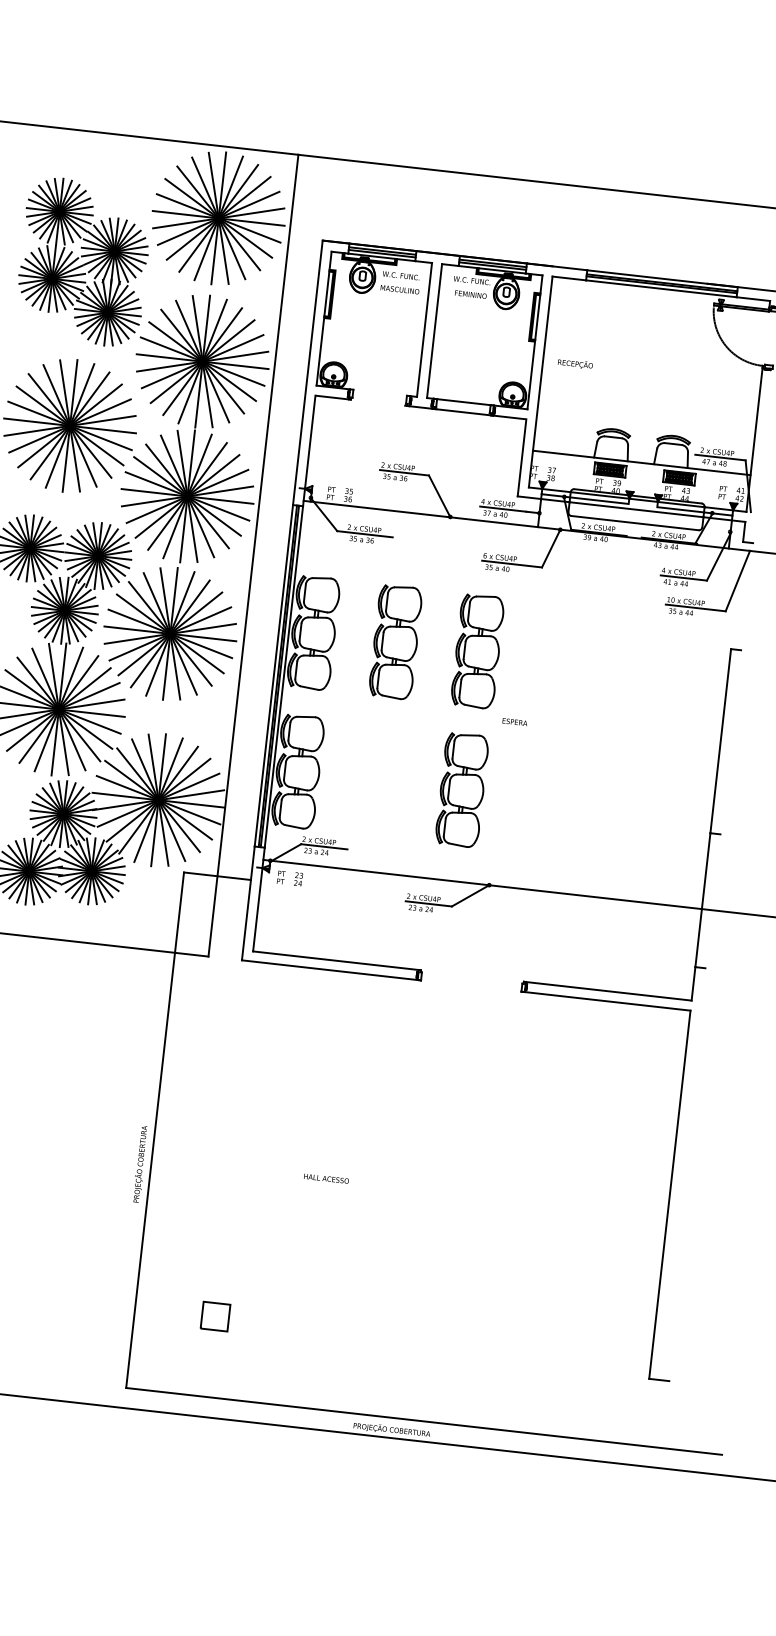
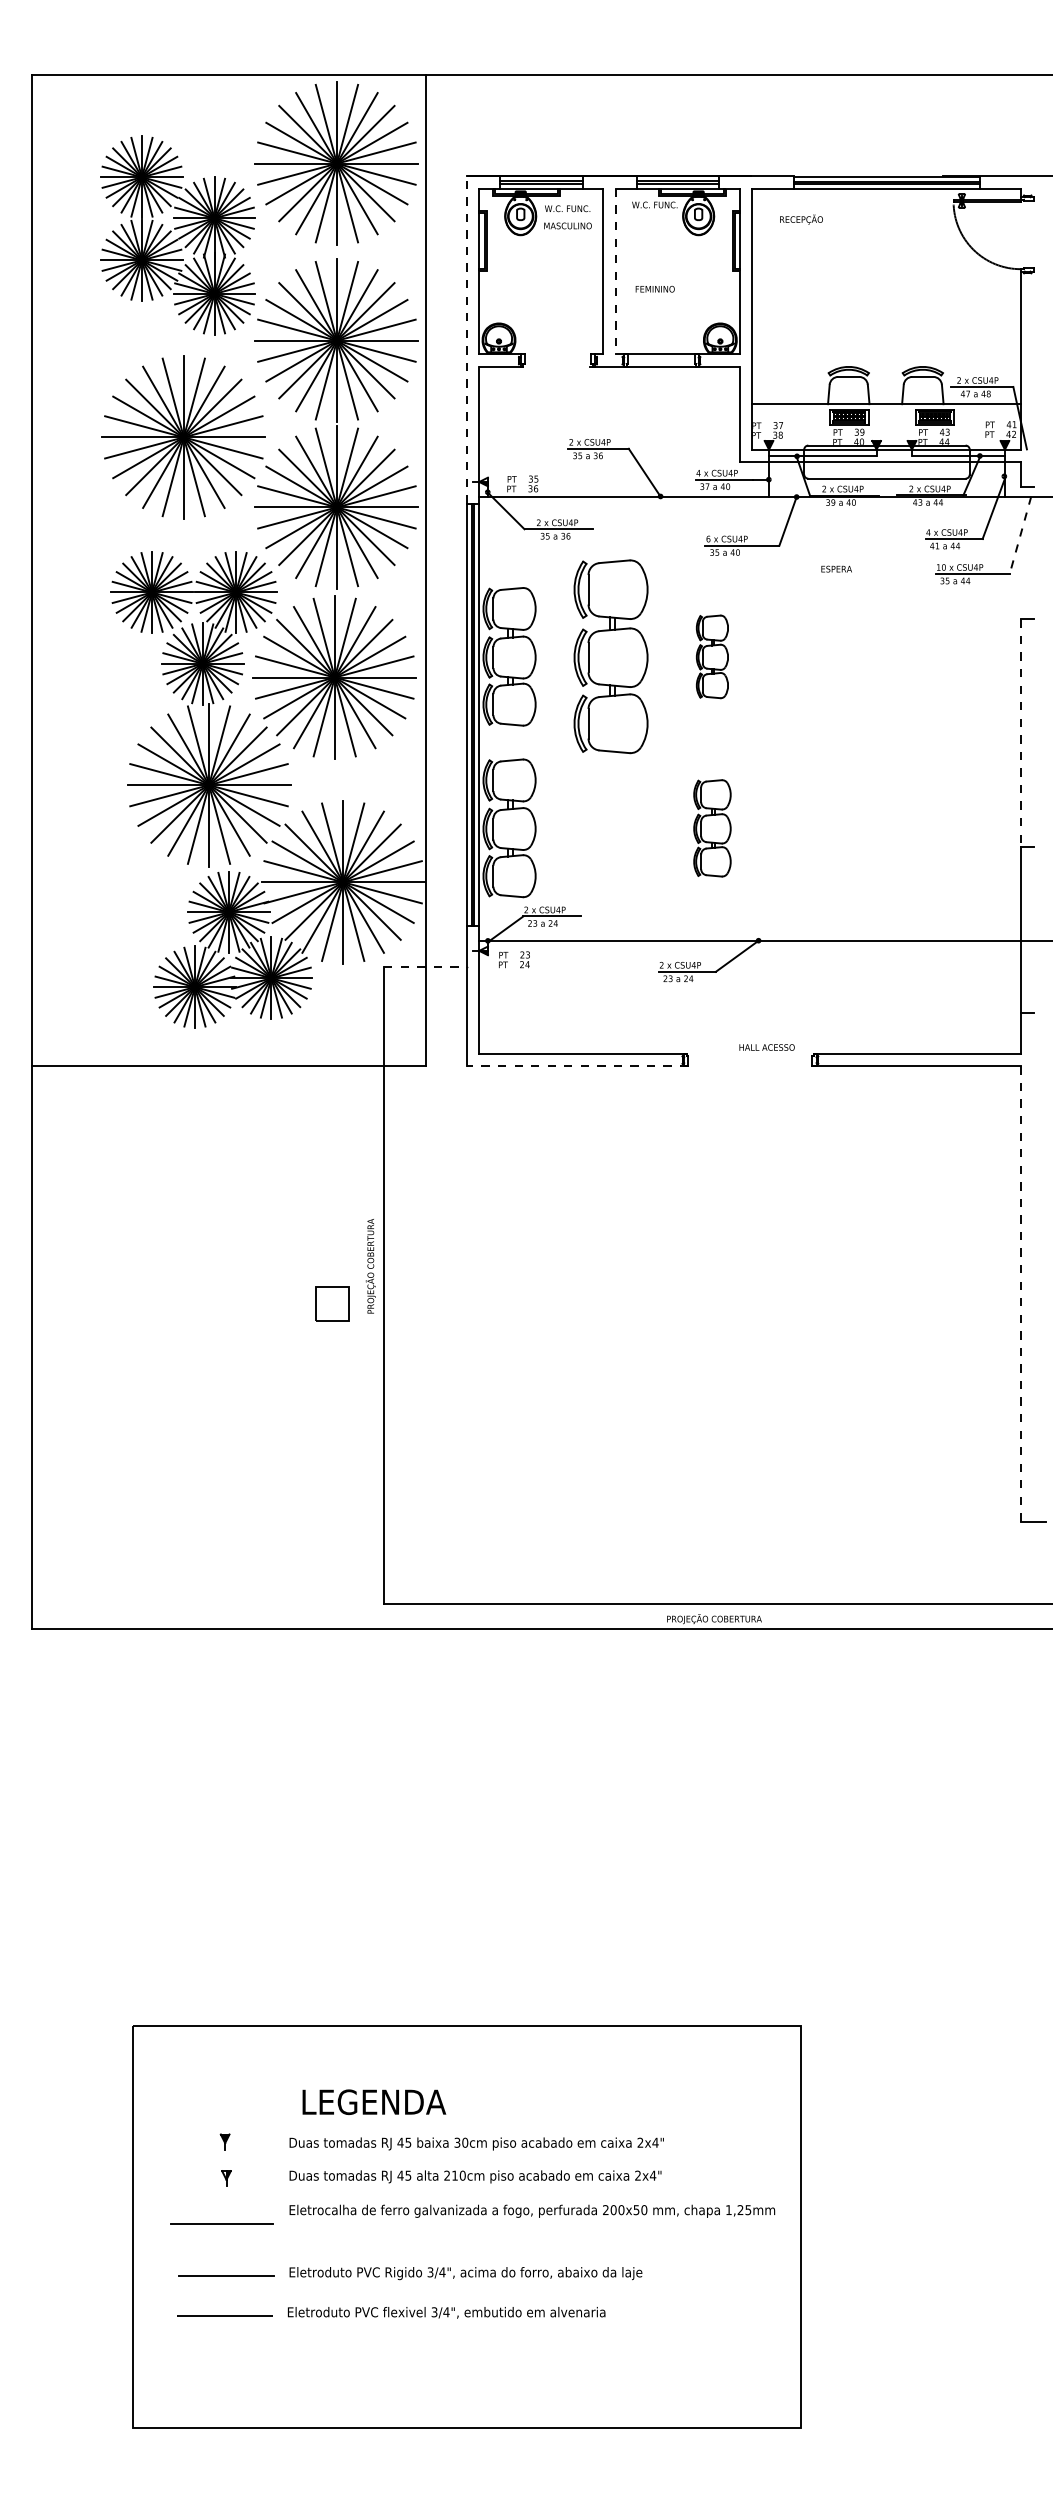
text: (470, 294) -> (654, 288), moved
line: (434, 330) -> (615, 271), solid -> dashed
text: (575, 363) -> (801, 219), moved
line: (307, 373) -> (466, 340), solid -> dashed
line: (737, 581) -> (1020, 535), solid -> dashed
part: (395, 641) -> (610, 656), size x1.4
part: (477, 651) -> (712, 656), size x0.6
text: (514, 721) -> (836, 568), moved
line: (720, 741) -> (1021, 733), solid -> dashed
part: (462, 790) -> (712, 828), size x0.7
line: (218, 876) -> (426, 967), solid -> dashed
line: (331, 970) -> (577, 1066), solid -> dashed
text: (140, 1164) -> (370, 1266), moved
text: (326, 1178) -> (766, 1047), moved
line: (669, 1194) -> (1021, 1293), solid -> dashed
part: (215, 1316) -> (332, 1303), moved

